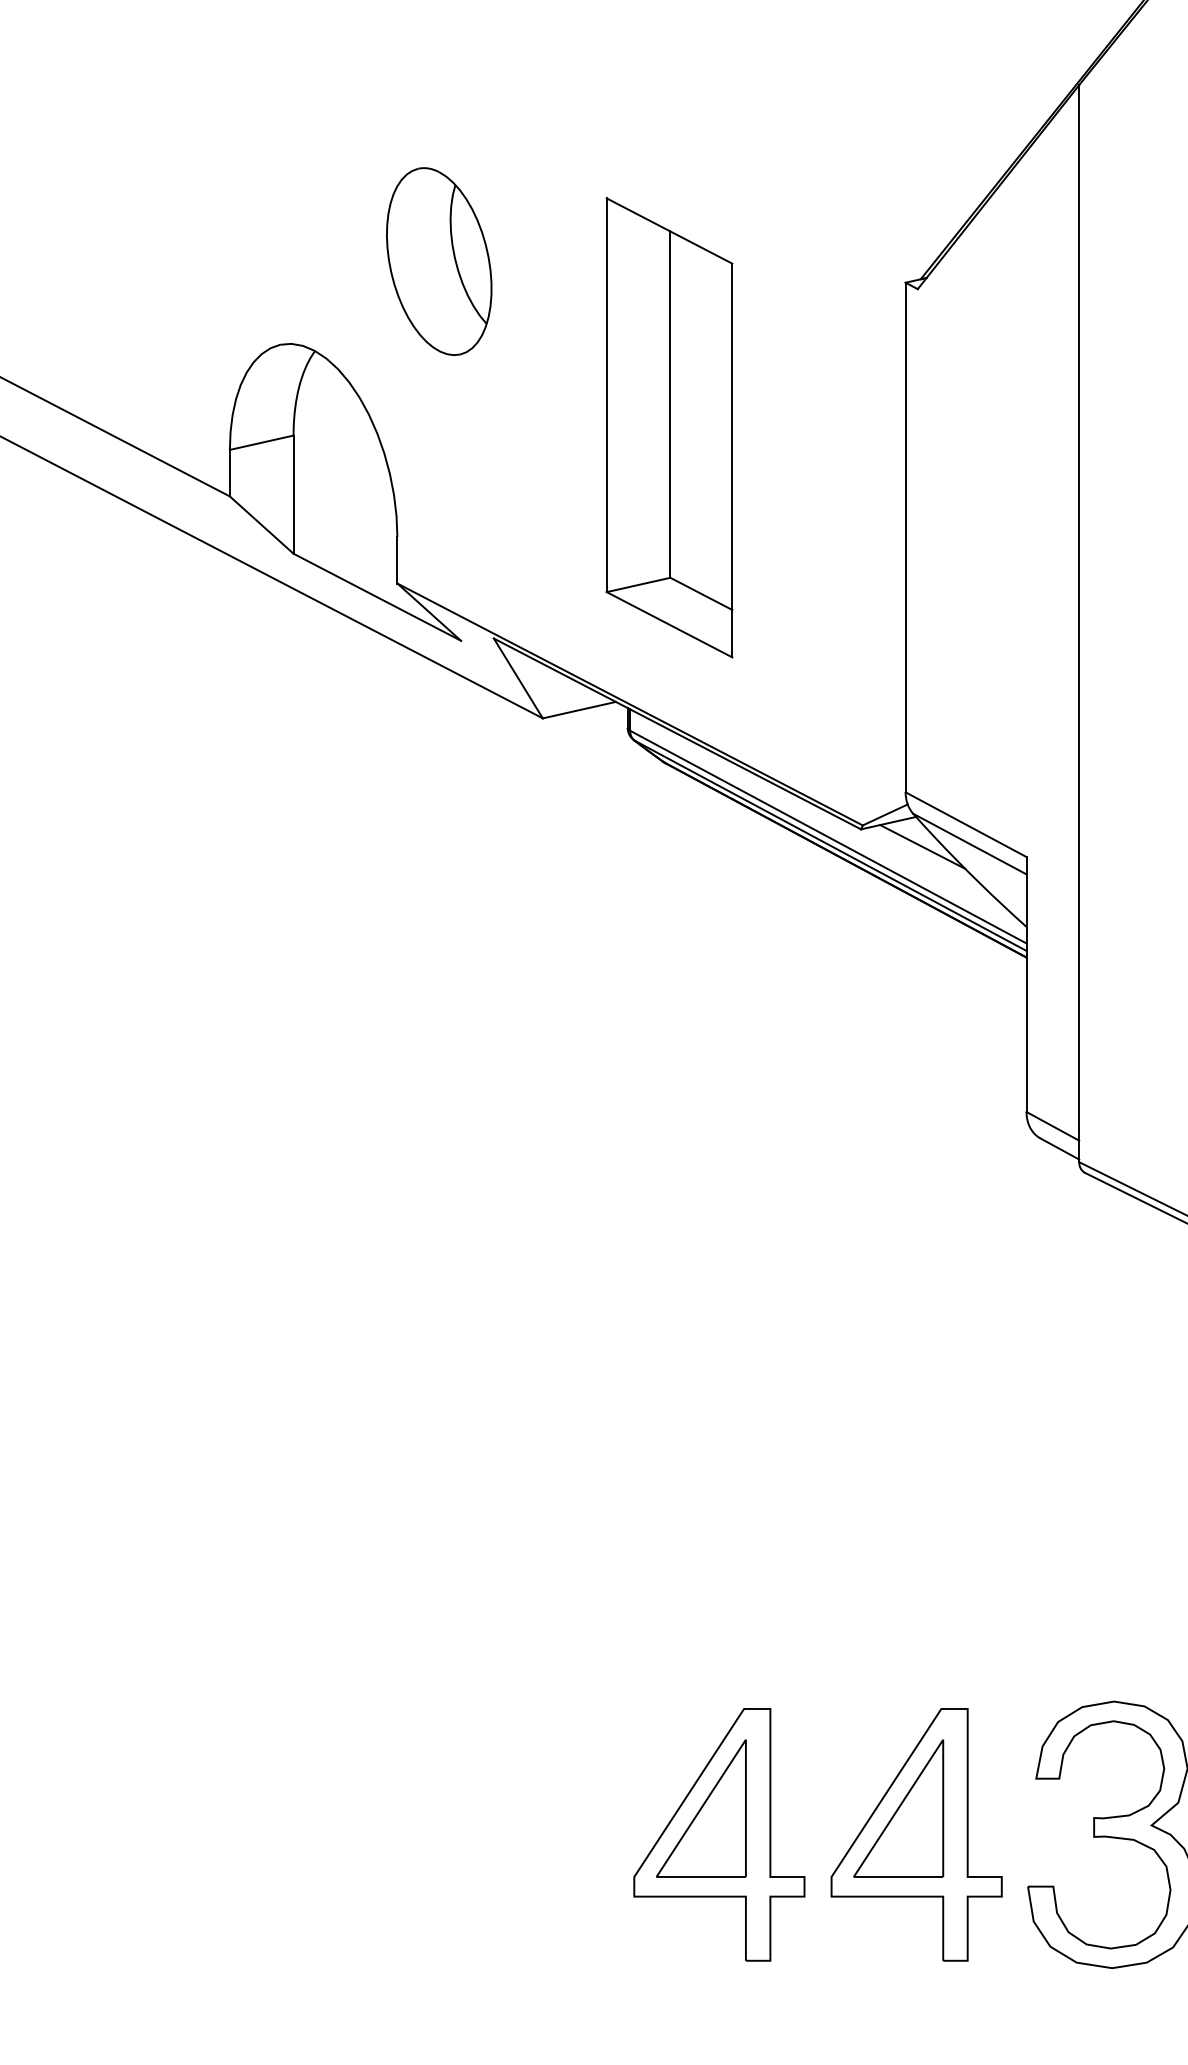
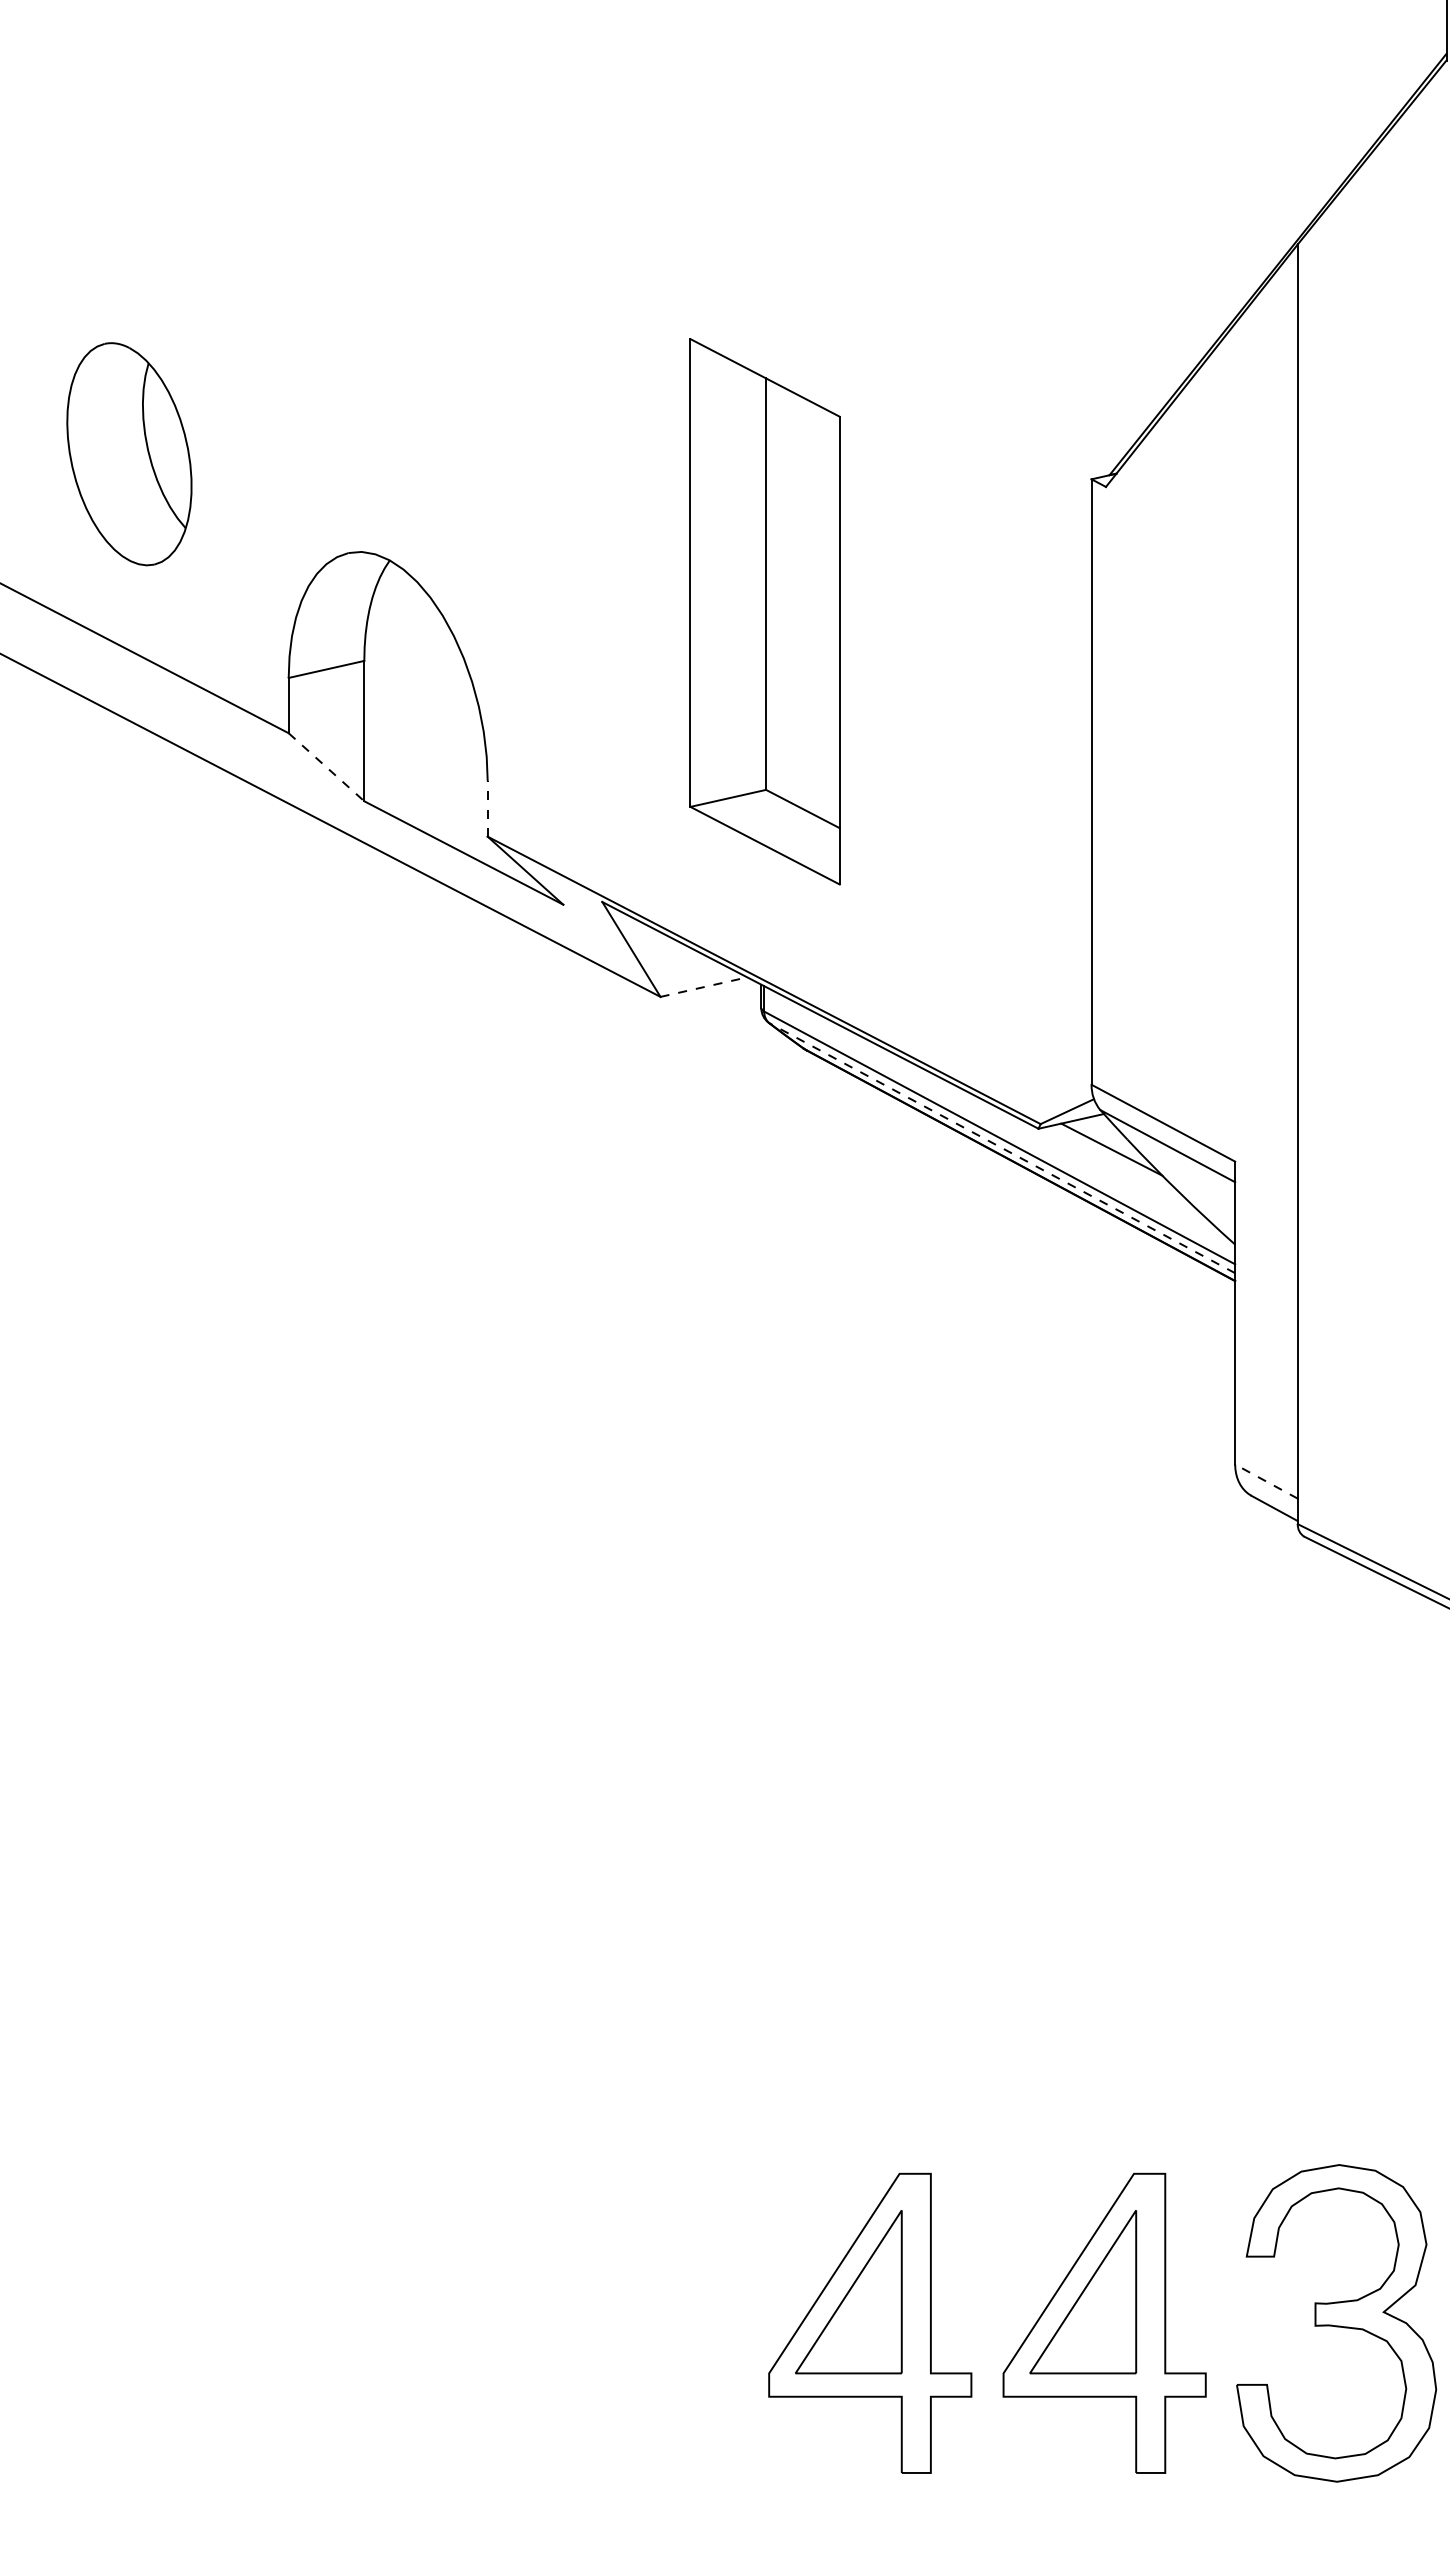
part: (439, 261) -> (129, 454), moved
part: (669, 427) -> (764, 611), moved
line: (261, 525) -> (326, 767), solid -> dashed
line: (397, 560) -> (487, 809), solid -> dashed
line: (579, 710) -> (704, 987), solid -> dashed
line: (829, 845) -> (1001, 1147), solid -> dashed
line: (1052, 1126) -> (1266, 1481), solid -> dashed

